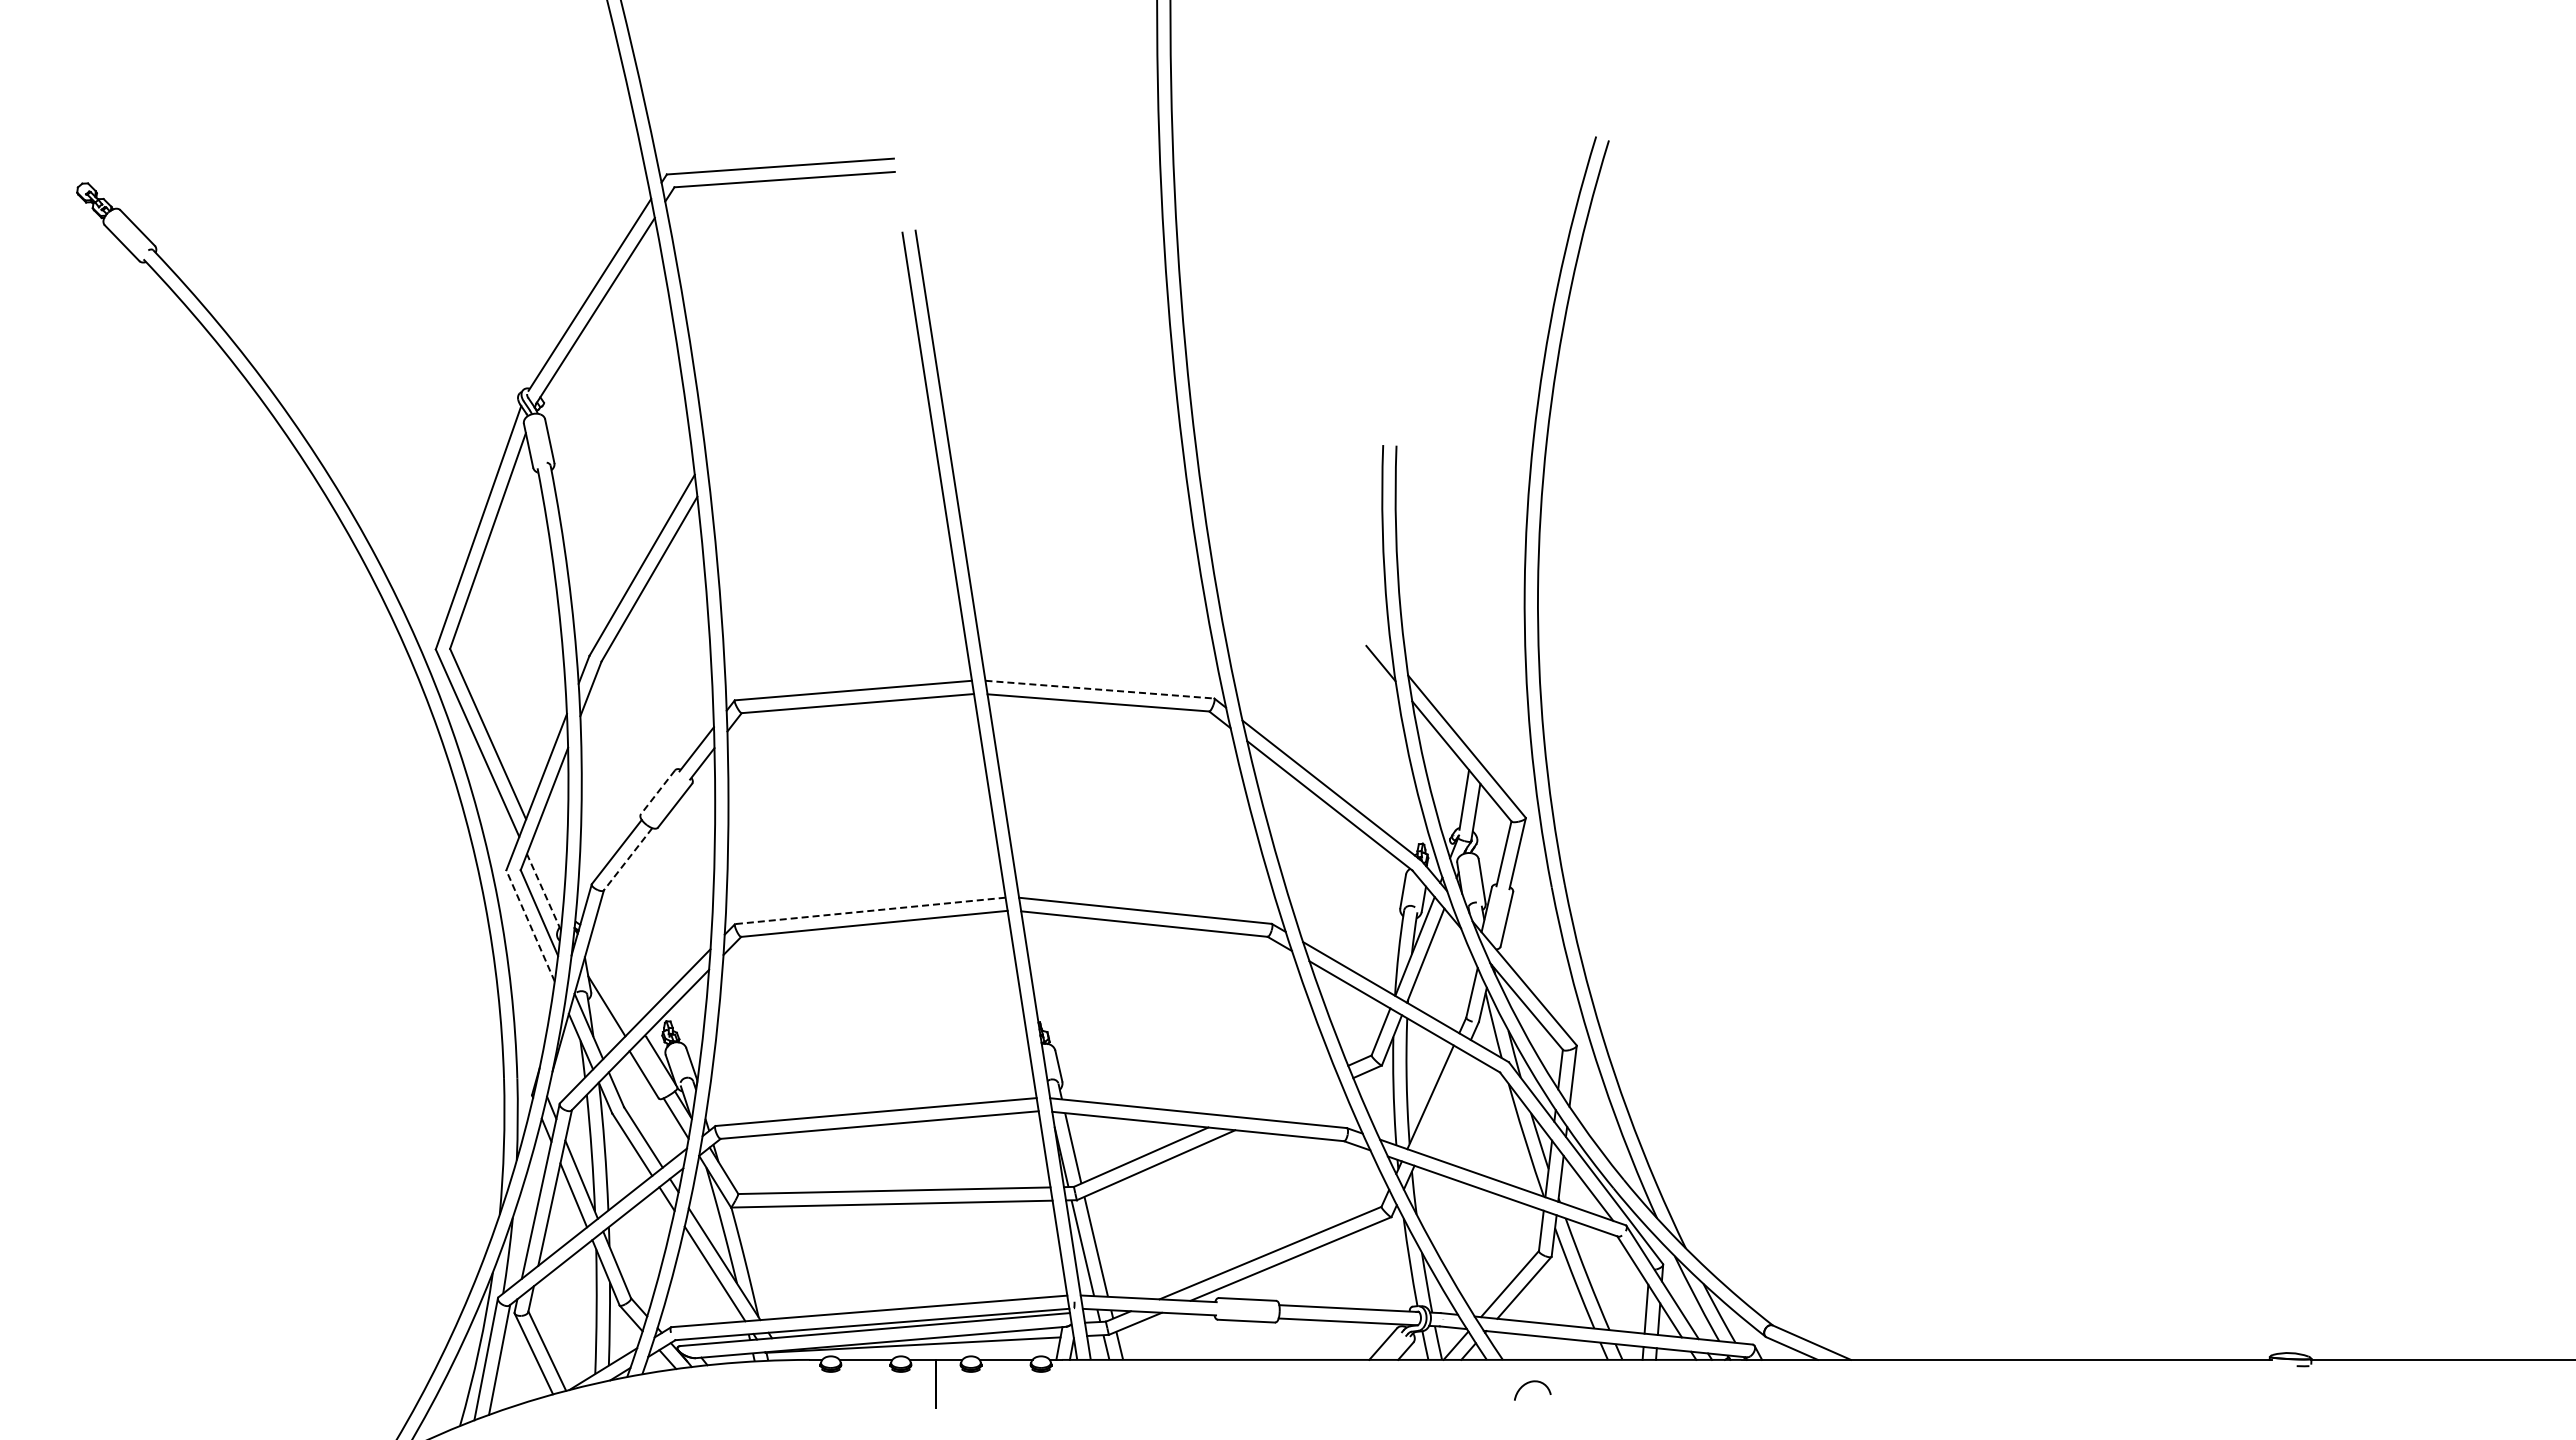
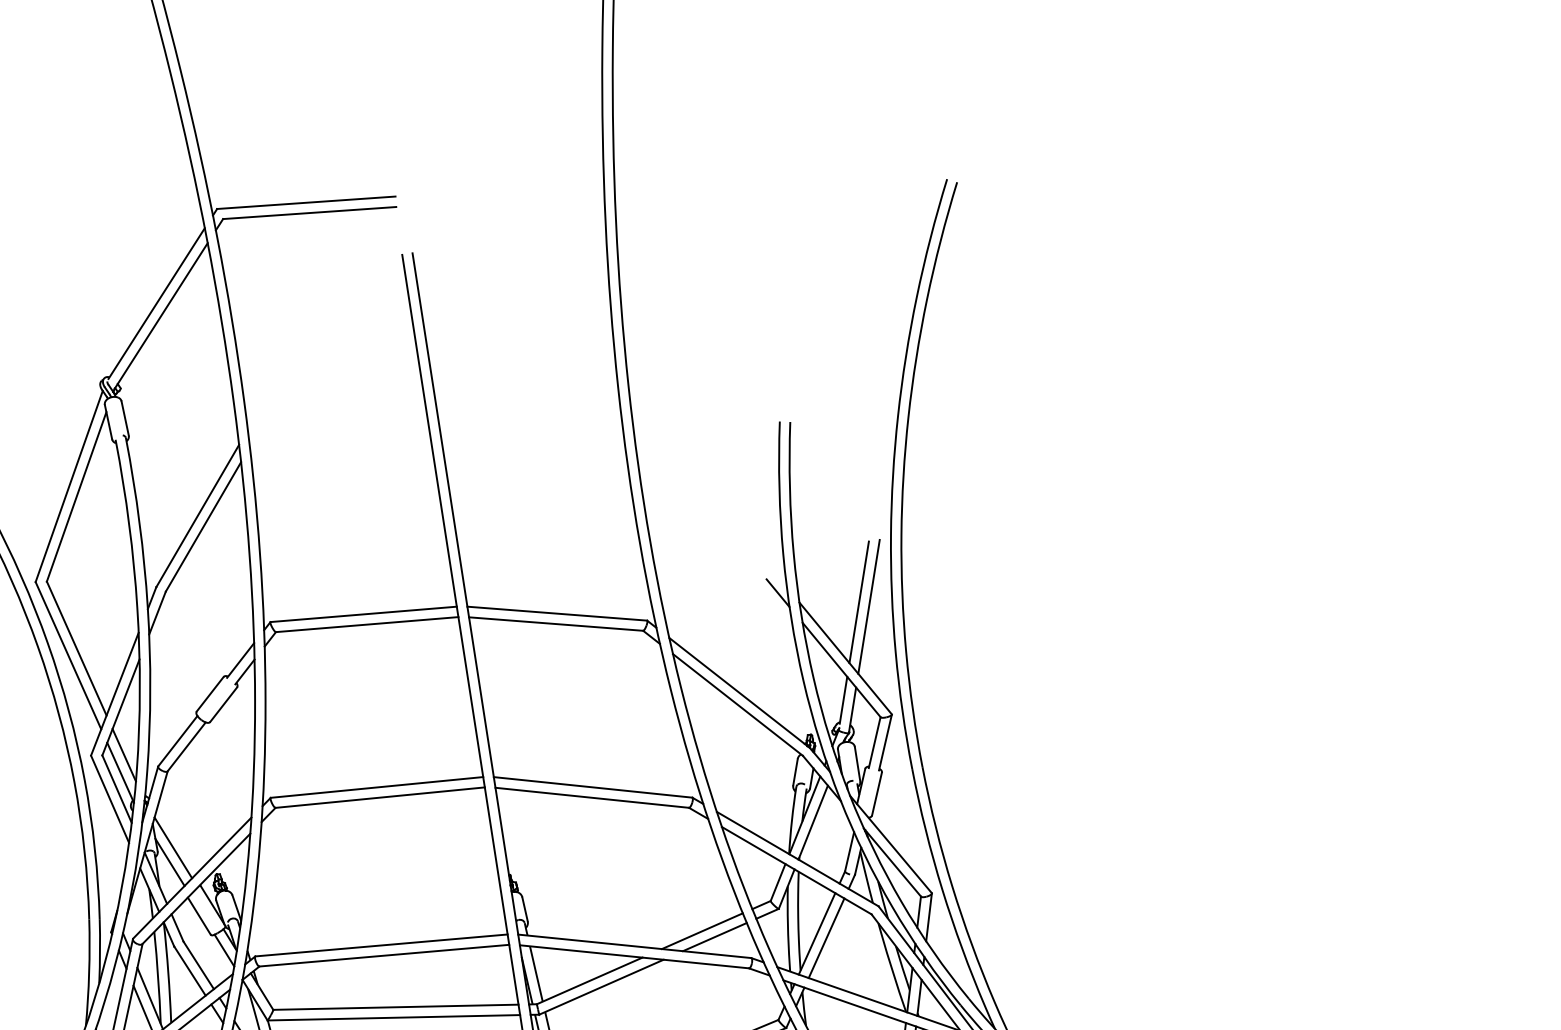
line: (1483, 674) -> (858, 601), added
line: (1496, 680) -> (868, 606), added
line: (1099, 689) -> (556, 613), dashed -> solid
line: (658, 792) -> (210, 694), dashed -> solid
line: (628, 859) -> (187, 747), dashed -> solid
line: (548, 869) -> (124, 754), added
line: (543, 892) -> (120, 772), dashed -> solid
line: (870, 910) -> (377, 787), dashed -> solid
line: (530, 926) -> (110, 799), dashed -> solid
line: (611, 987) -> (173, 847), added
line: (1284, 1093) -> (702, 930), added
line: (1300, 1101) -> (714, 937), added
line: (1442, 1102) -> (826, 937), added

